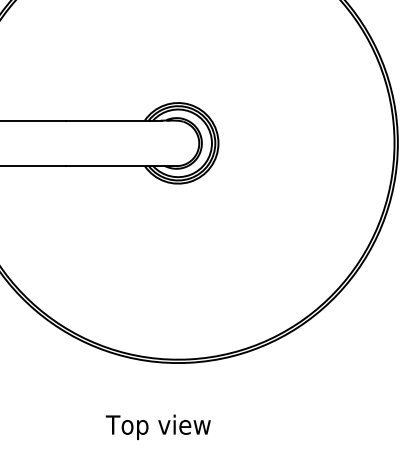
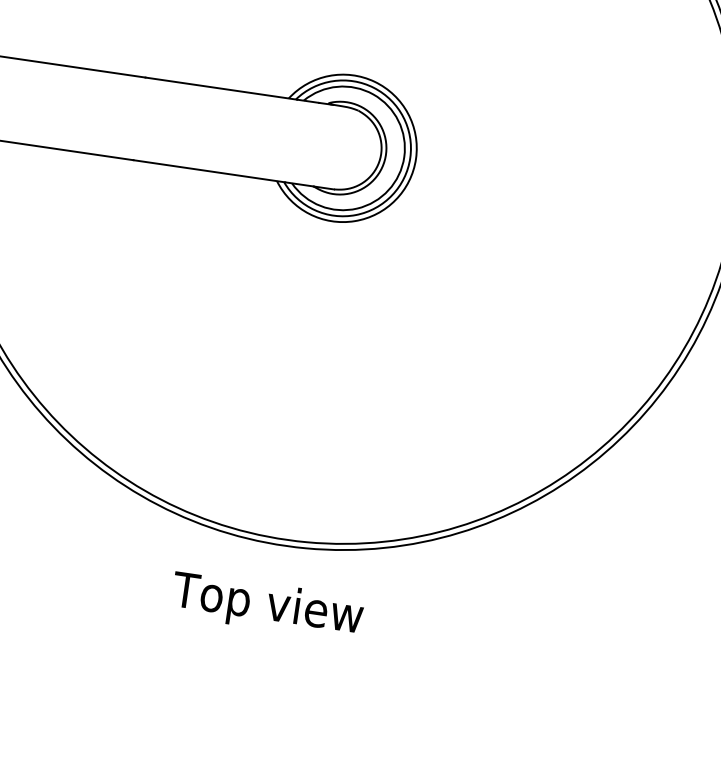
text: (157, 426) -> (265, 604), moved

